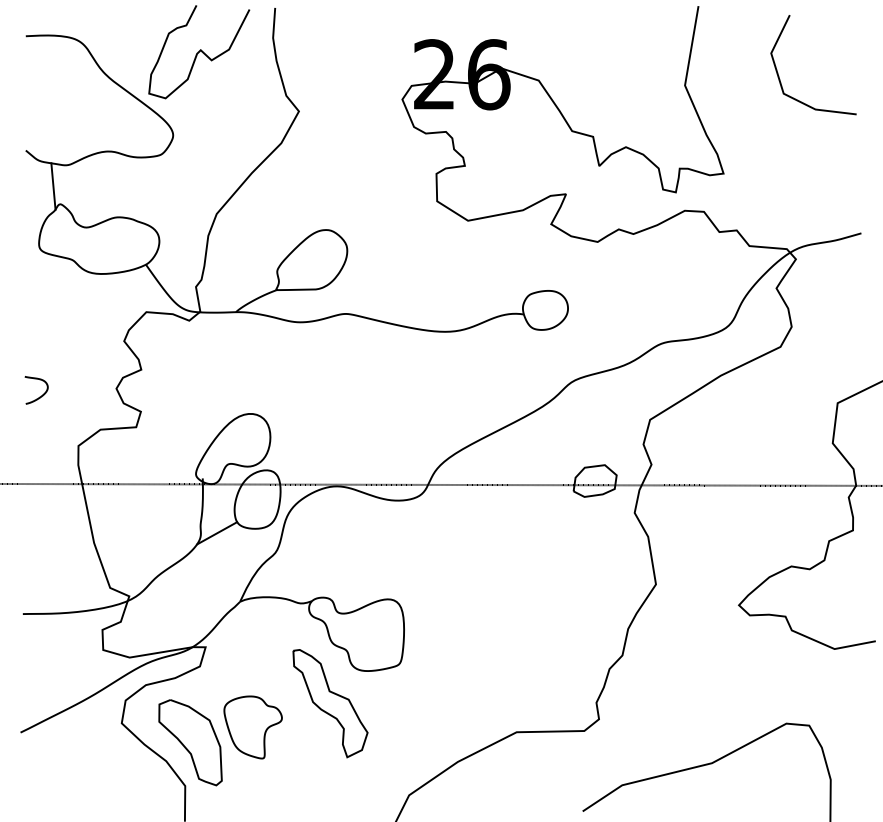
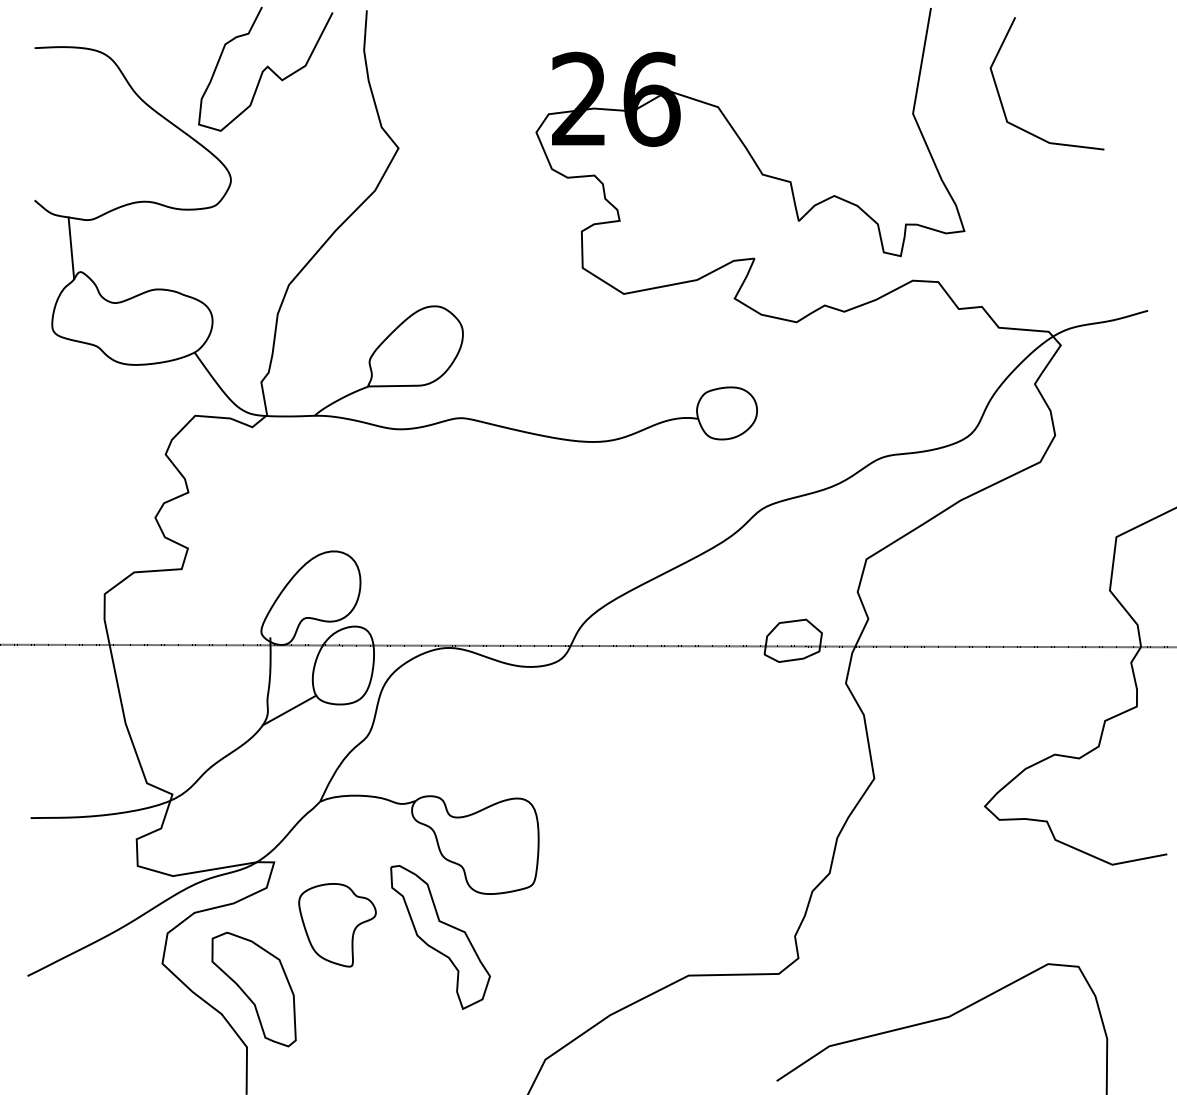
line: (778, 72) -> (1000, 93), moved
curve: (39, 396) -> (52, 528), removed
part: (252, 727) -> (336, 925), moved

